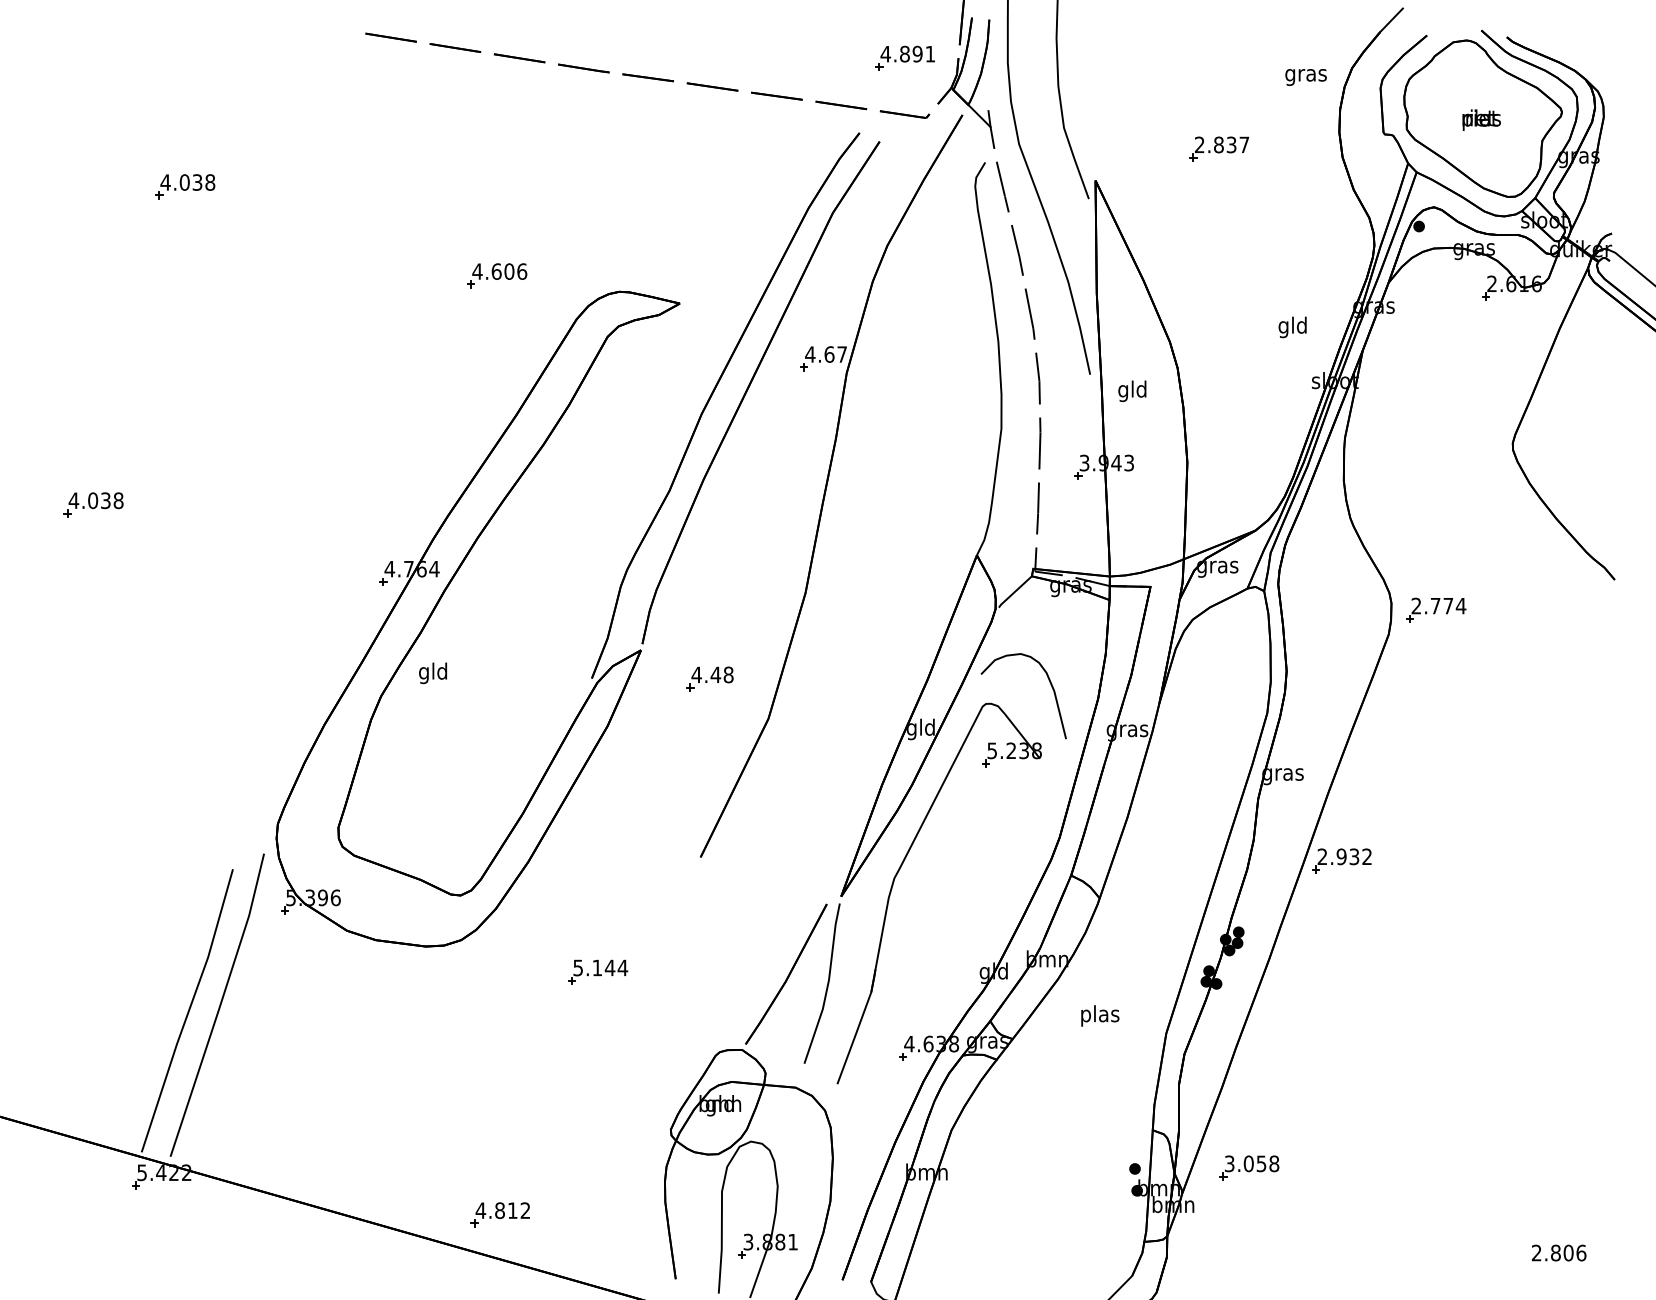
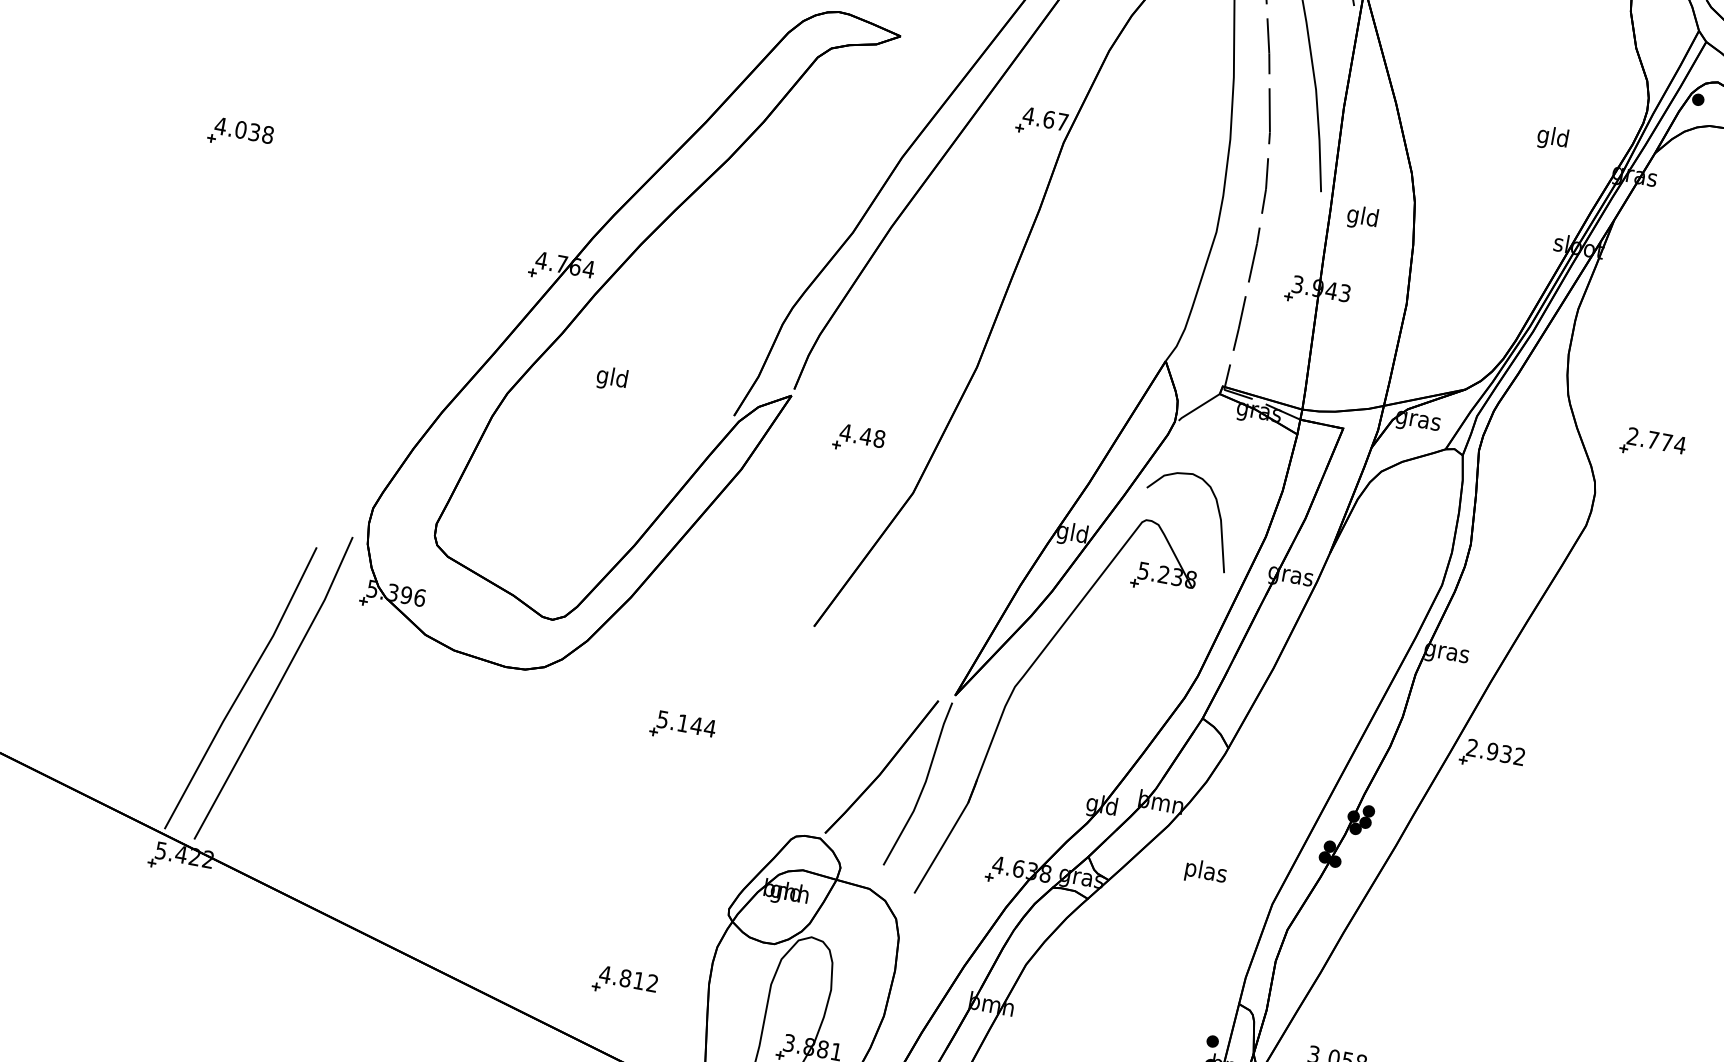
text: (1292, 327) -> (1552, 138), moved
part: (1436, 609) -> (1653, 444), moved
text: (432, 673) -> (611, 378), moved
part: (499, 1214) -> (624, 982), moved

